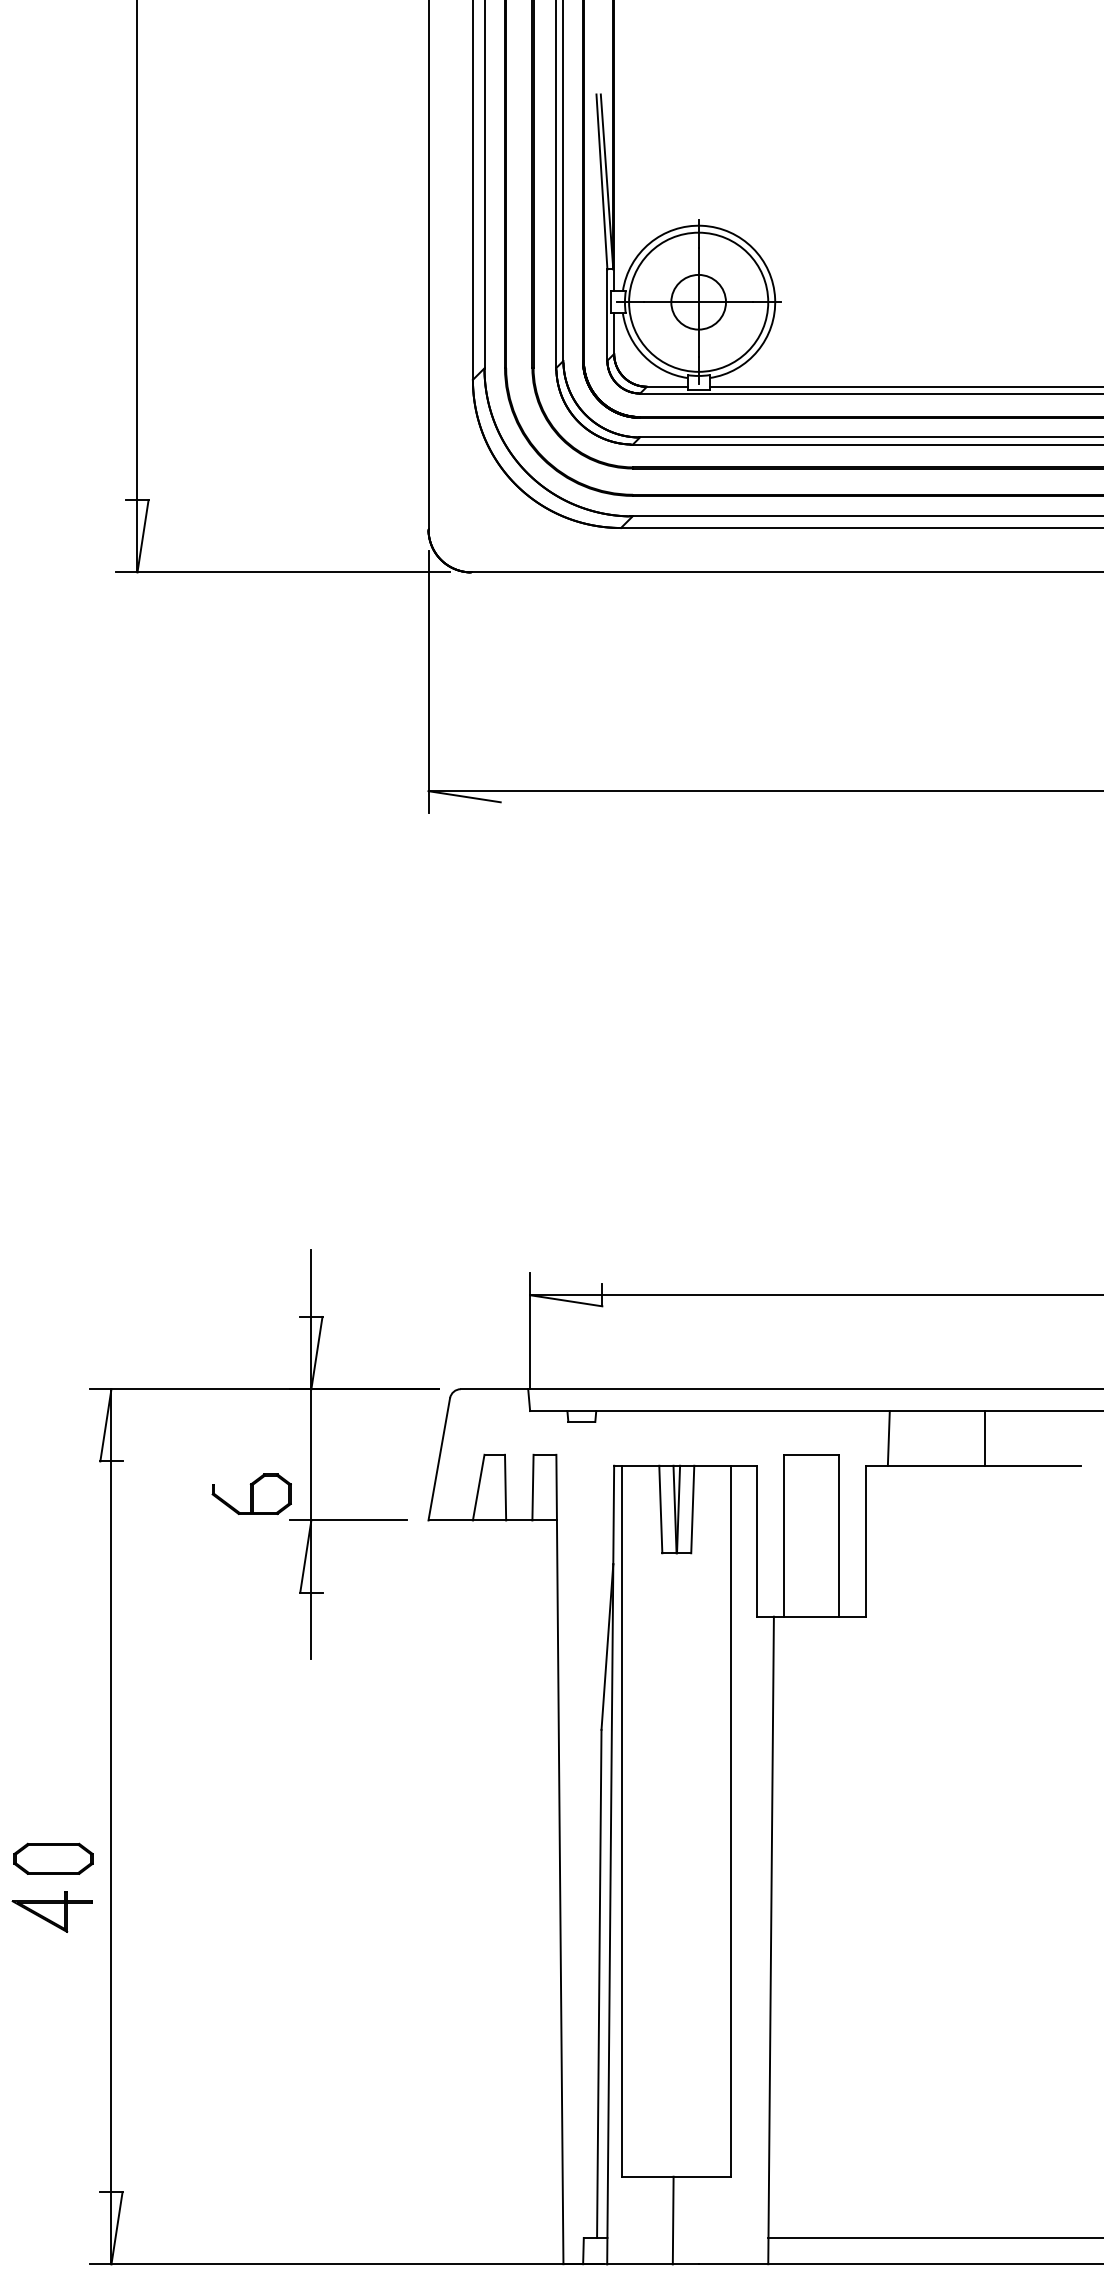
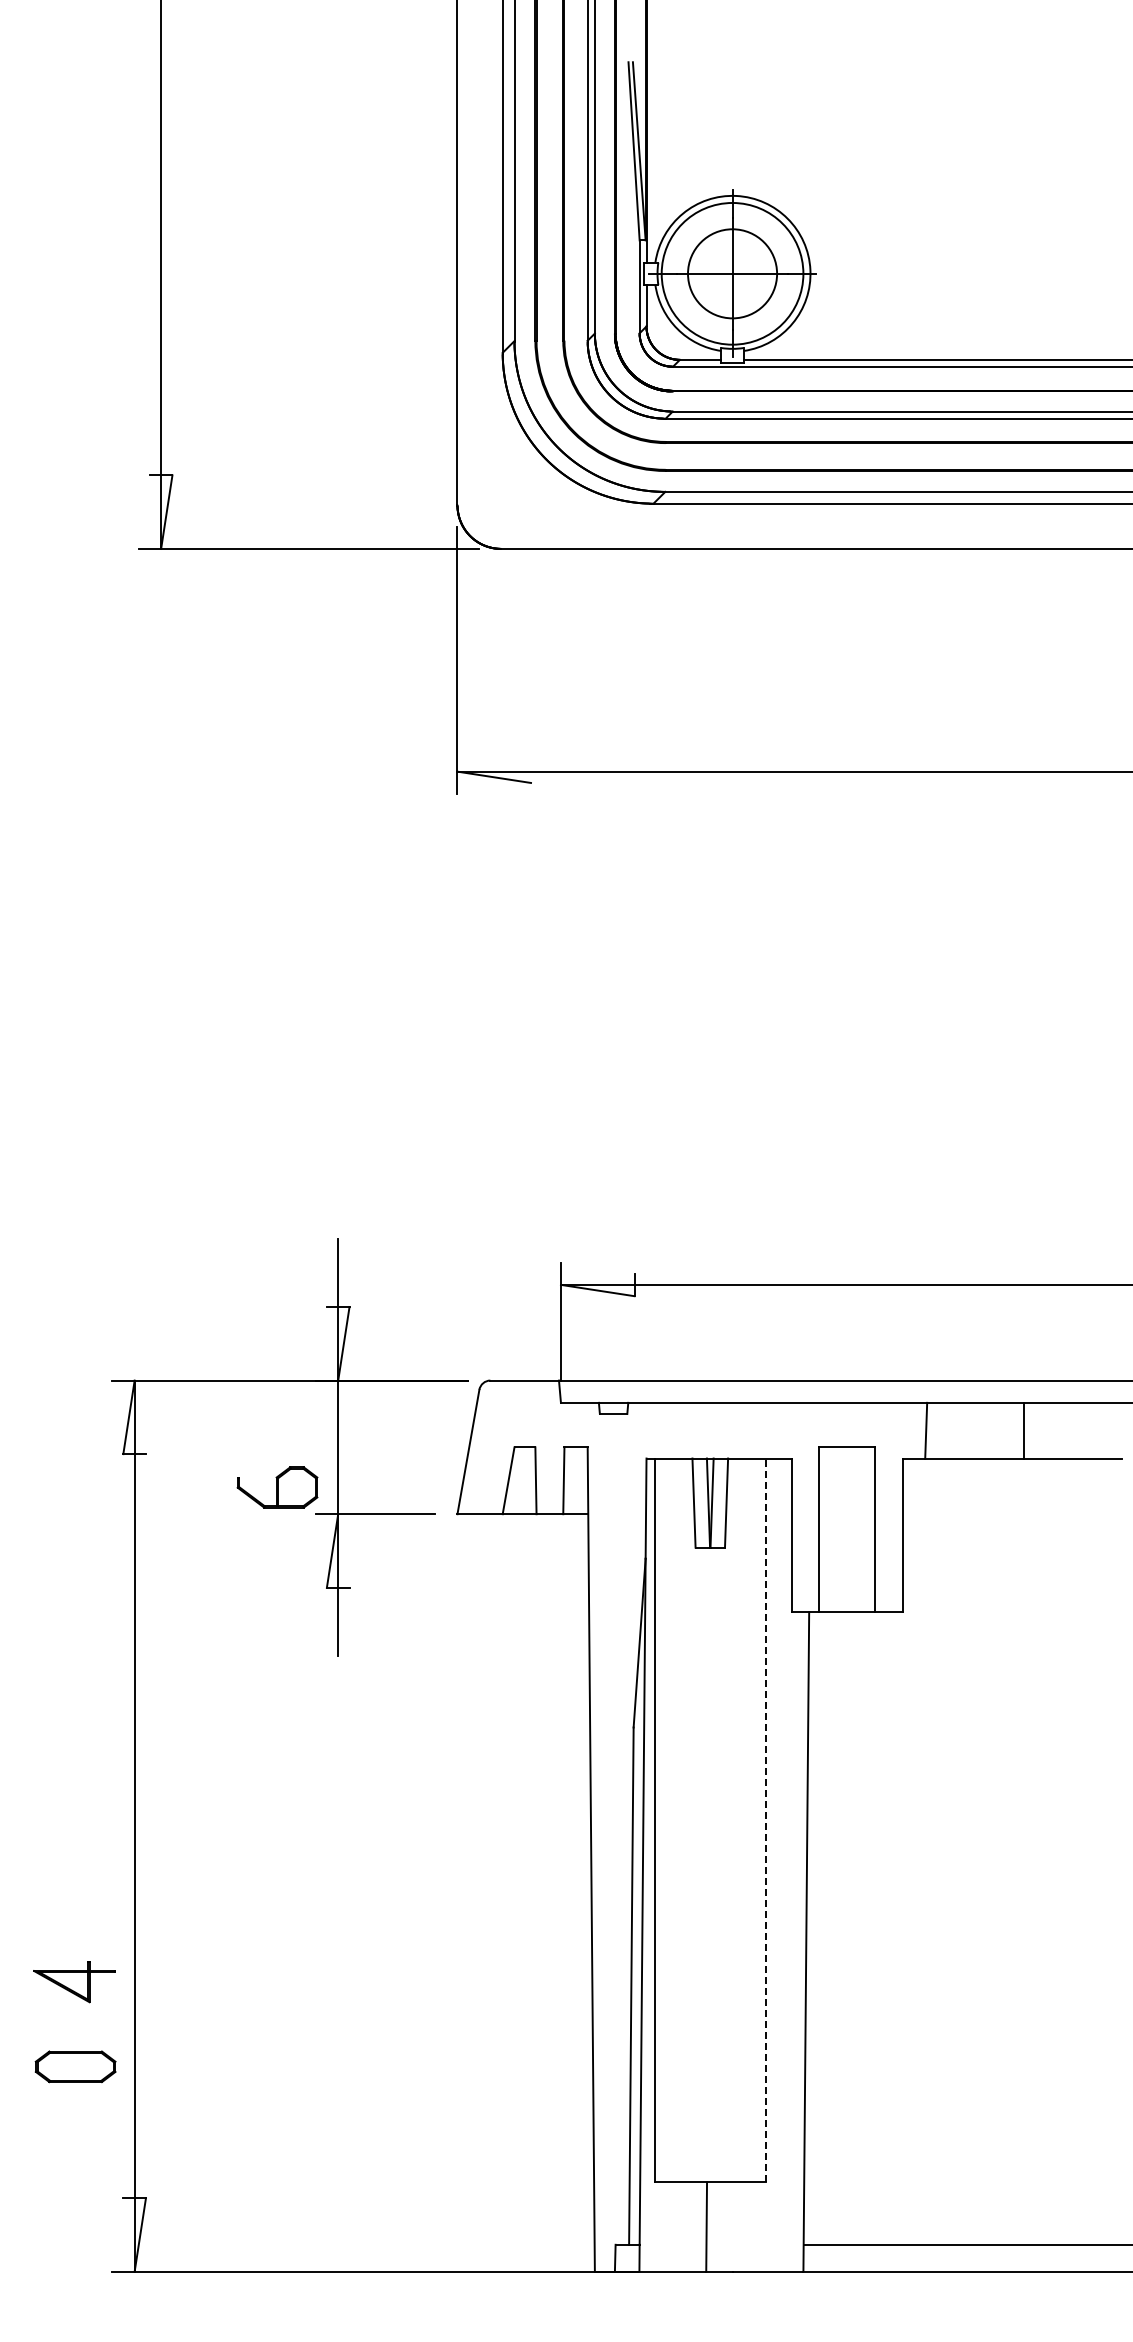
circle: (698, 301) -> (732, 273), size x1.6
line: (731, 1821) -> (765, 1820), solid -> dashed
part: (53, 1858) -> (75, 2066), moved
part: (52, 1912) -> (74, 1982), moved

